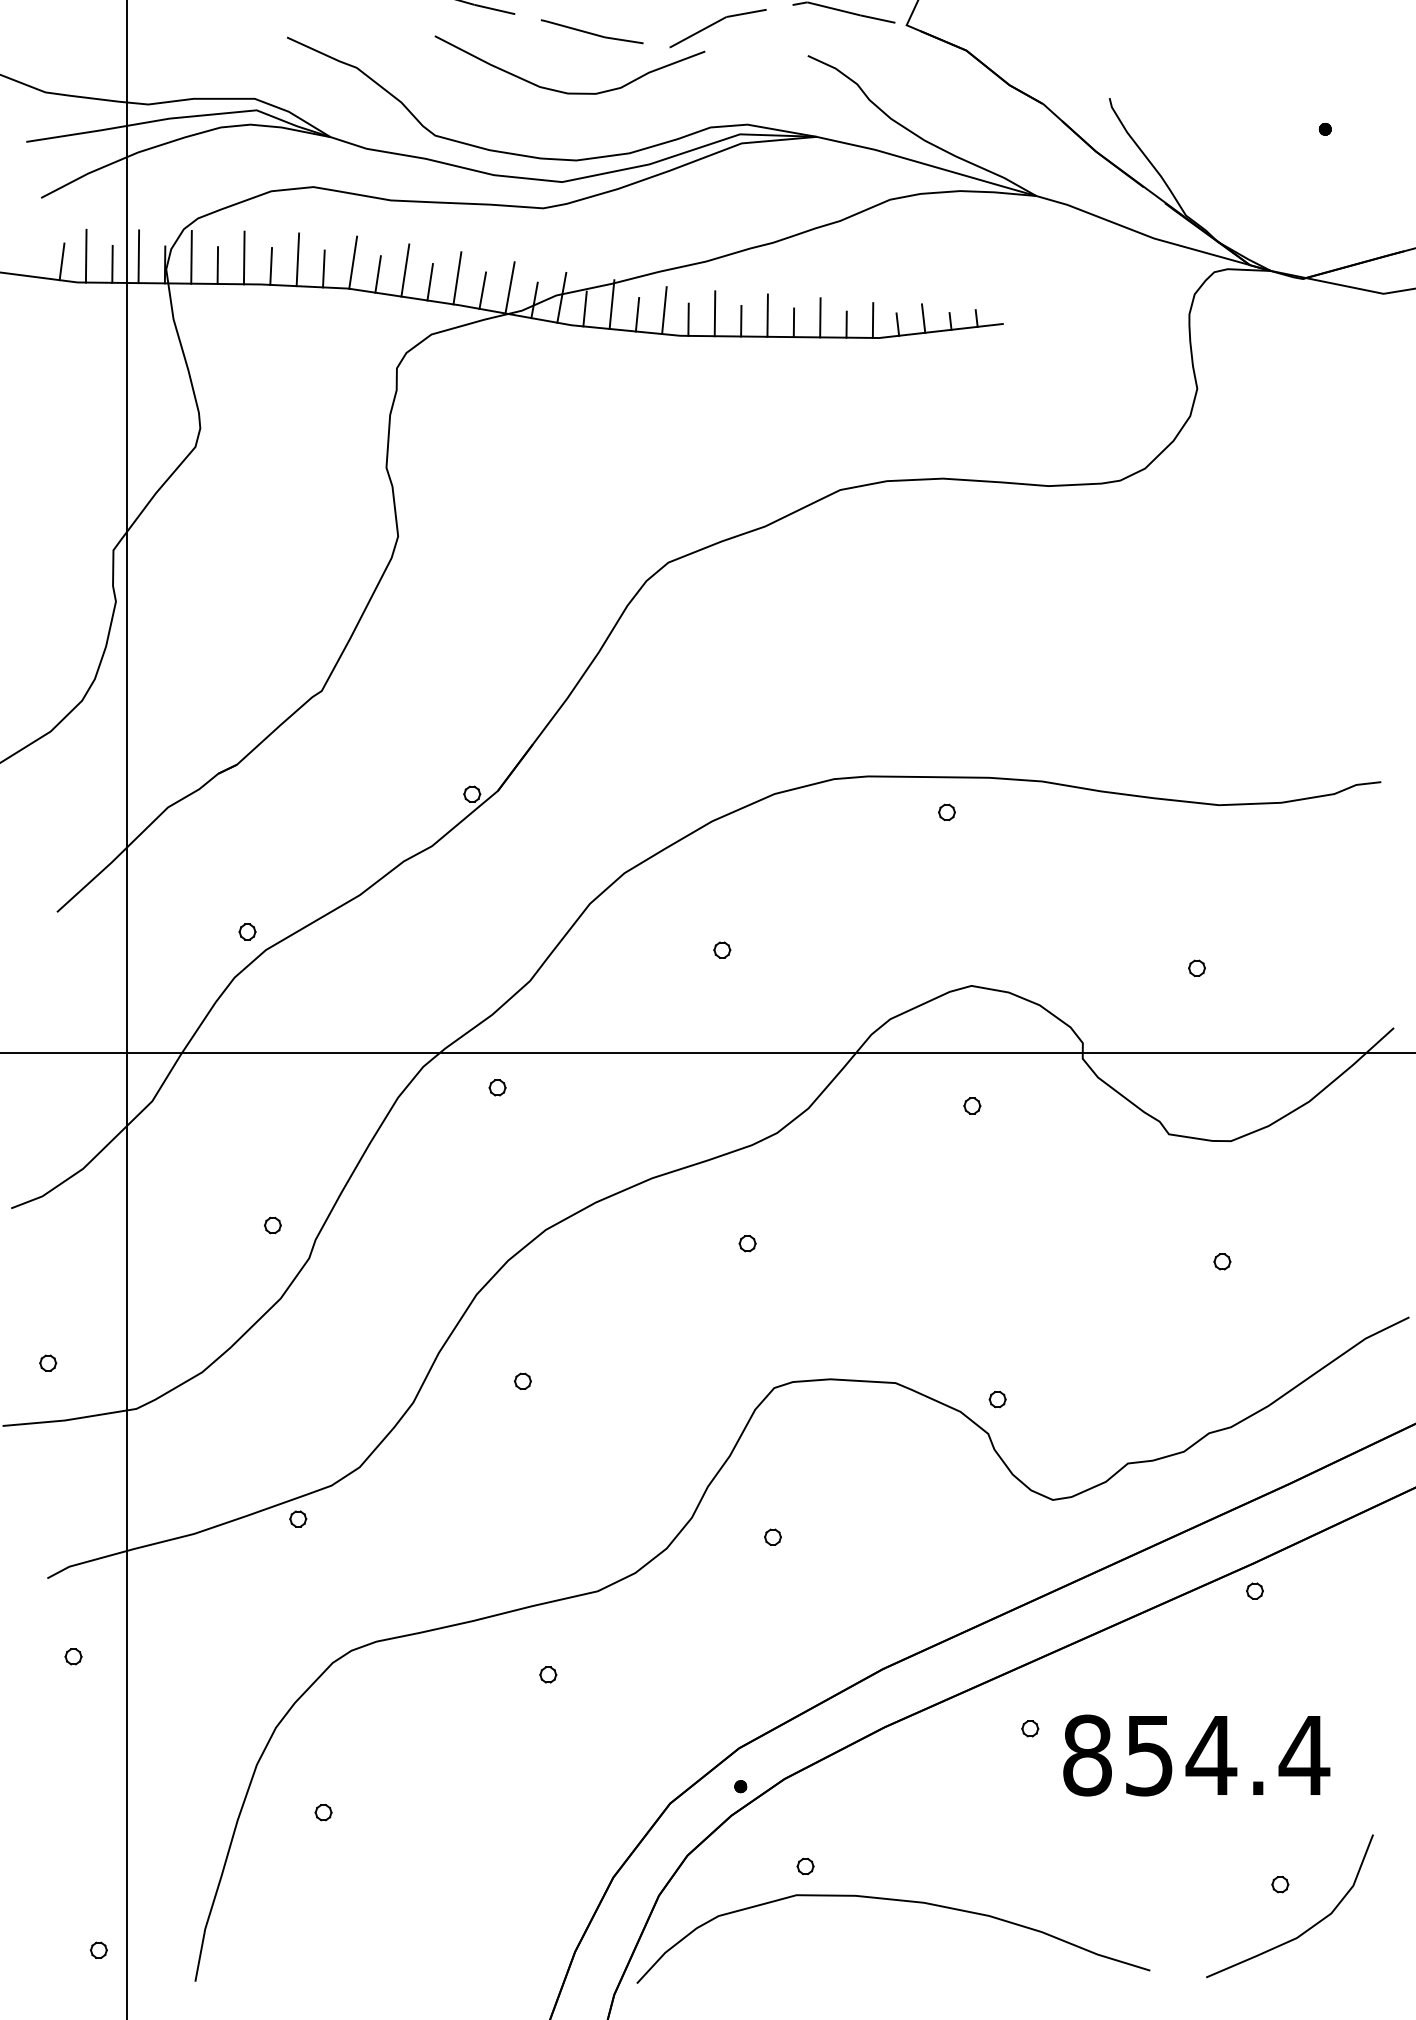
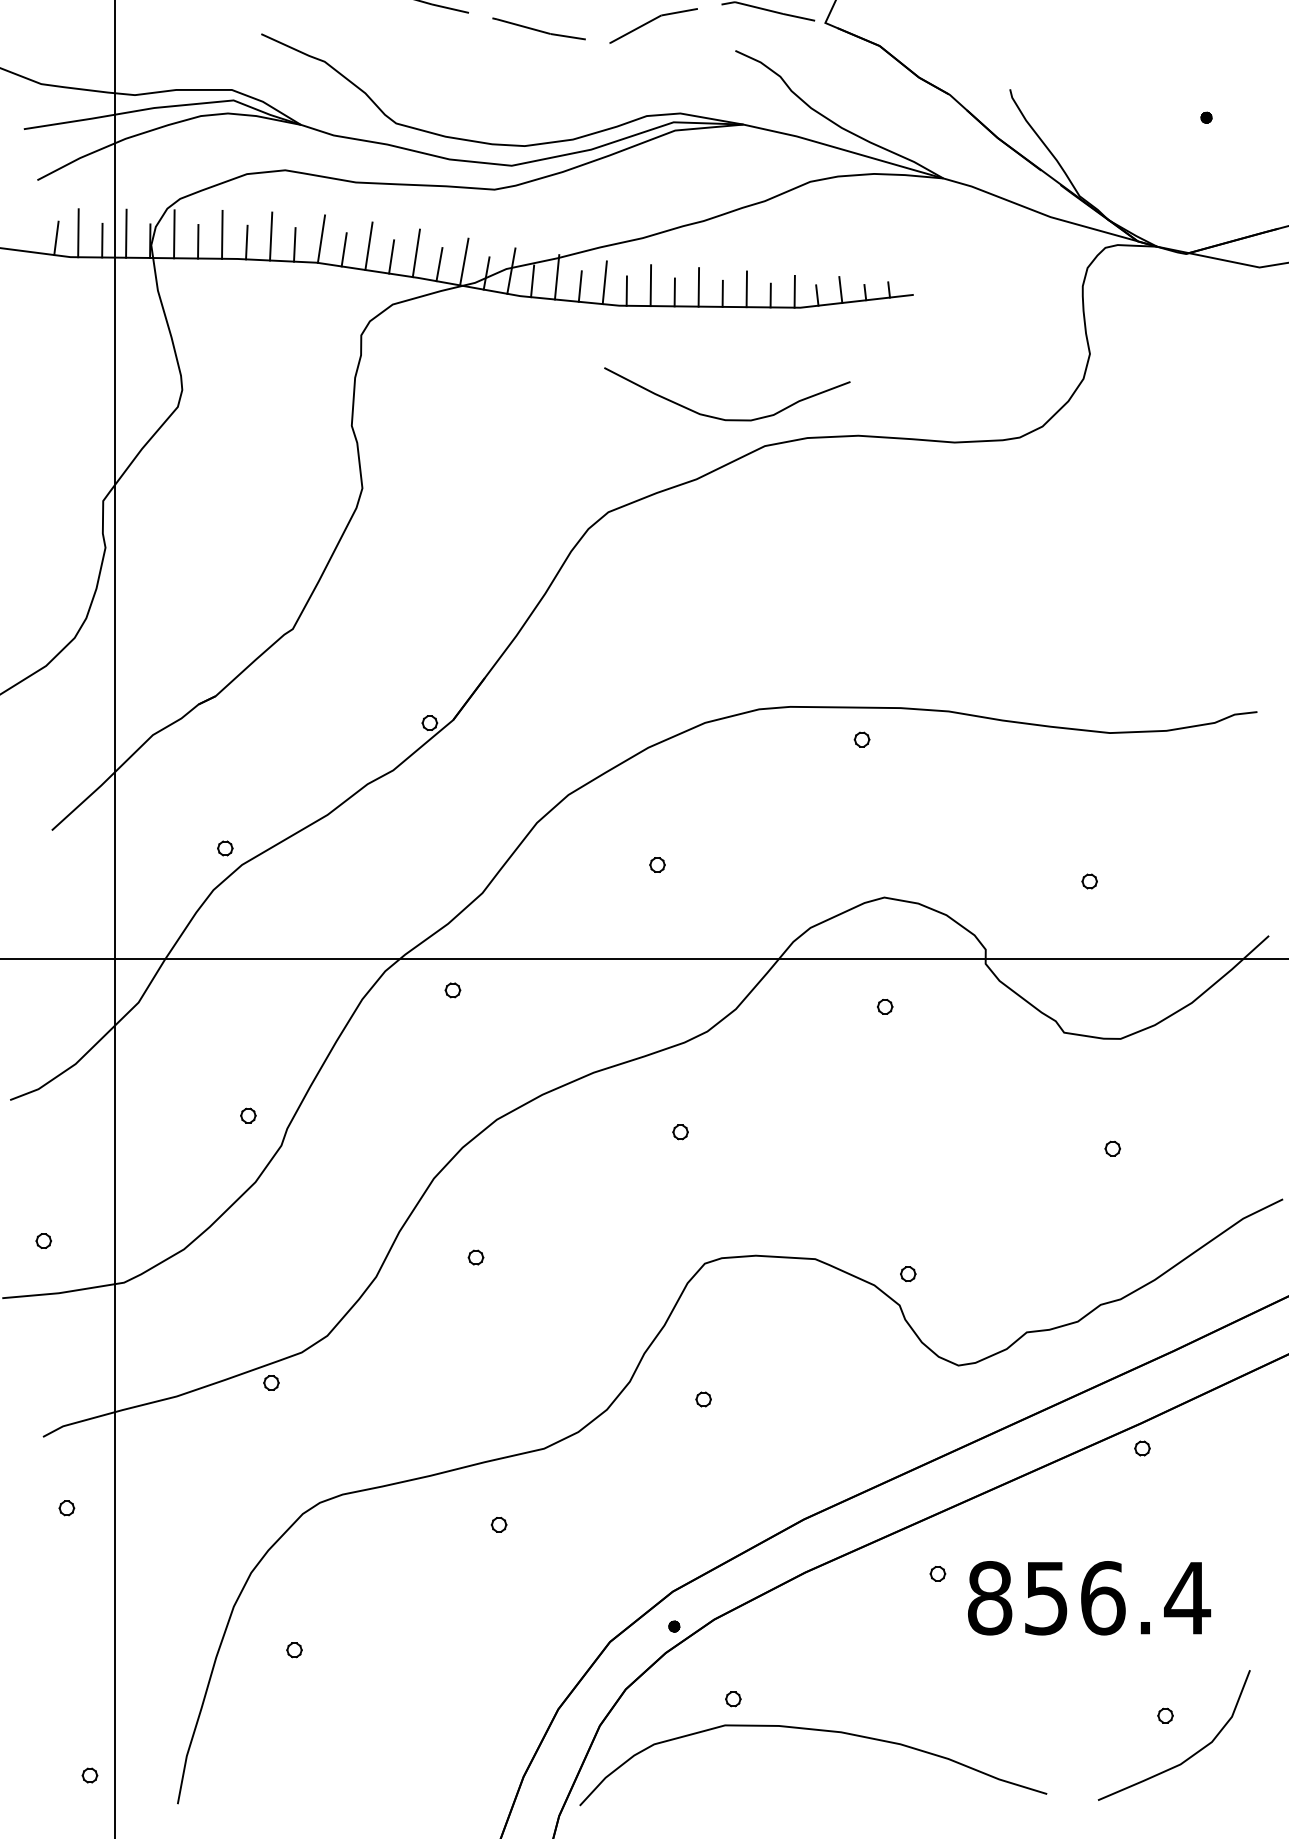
curve: (564, 91) -> (722, 418), moved
text: (1211, 1755) -> (1102, 1598), 854.4 -> 856.4

